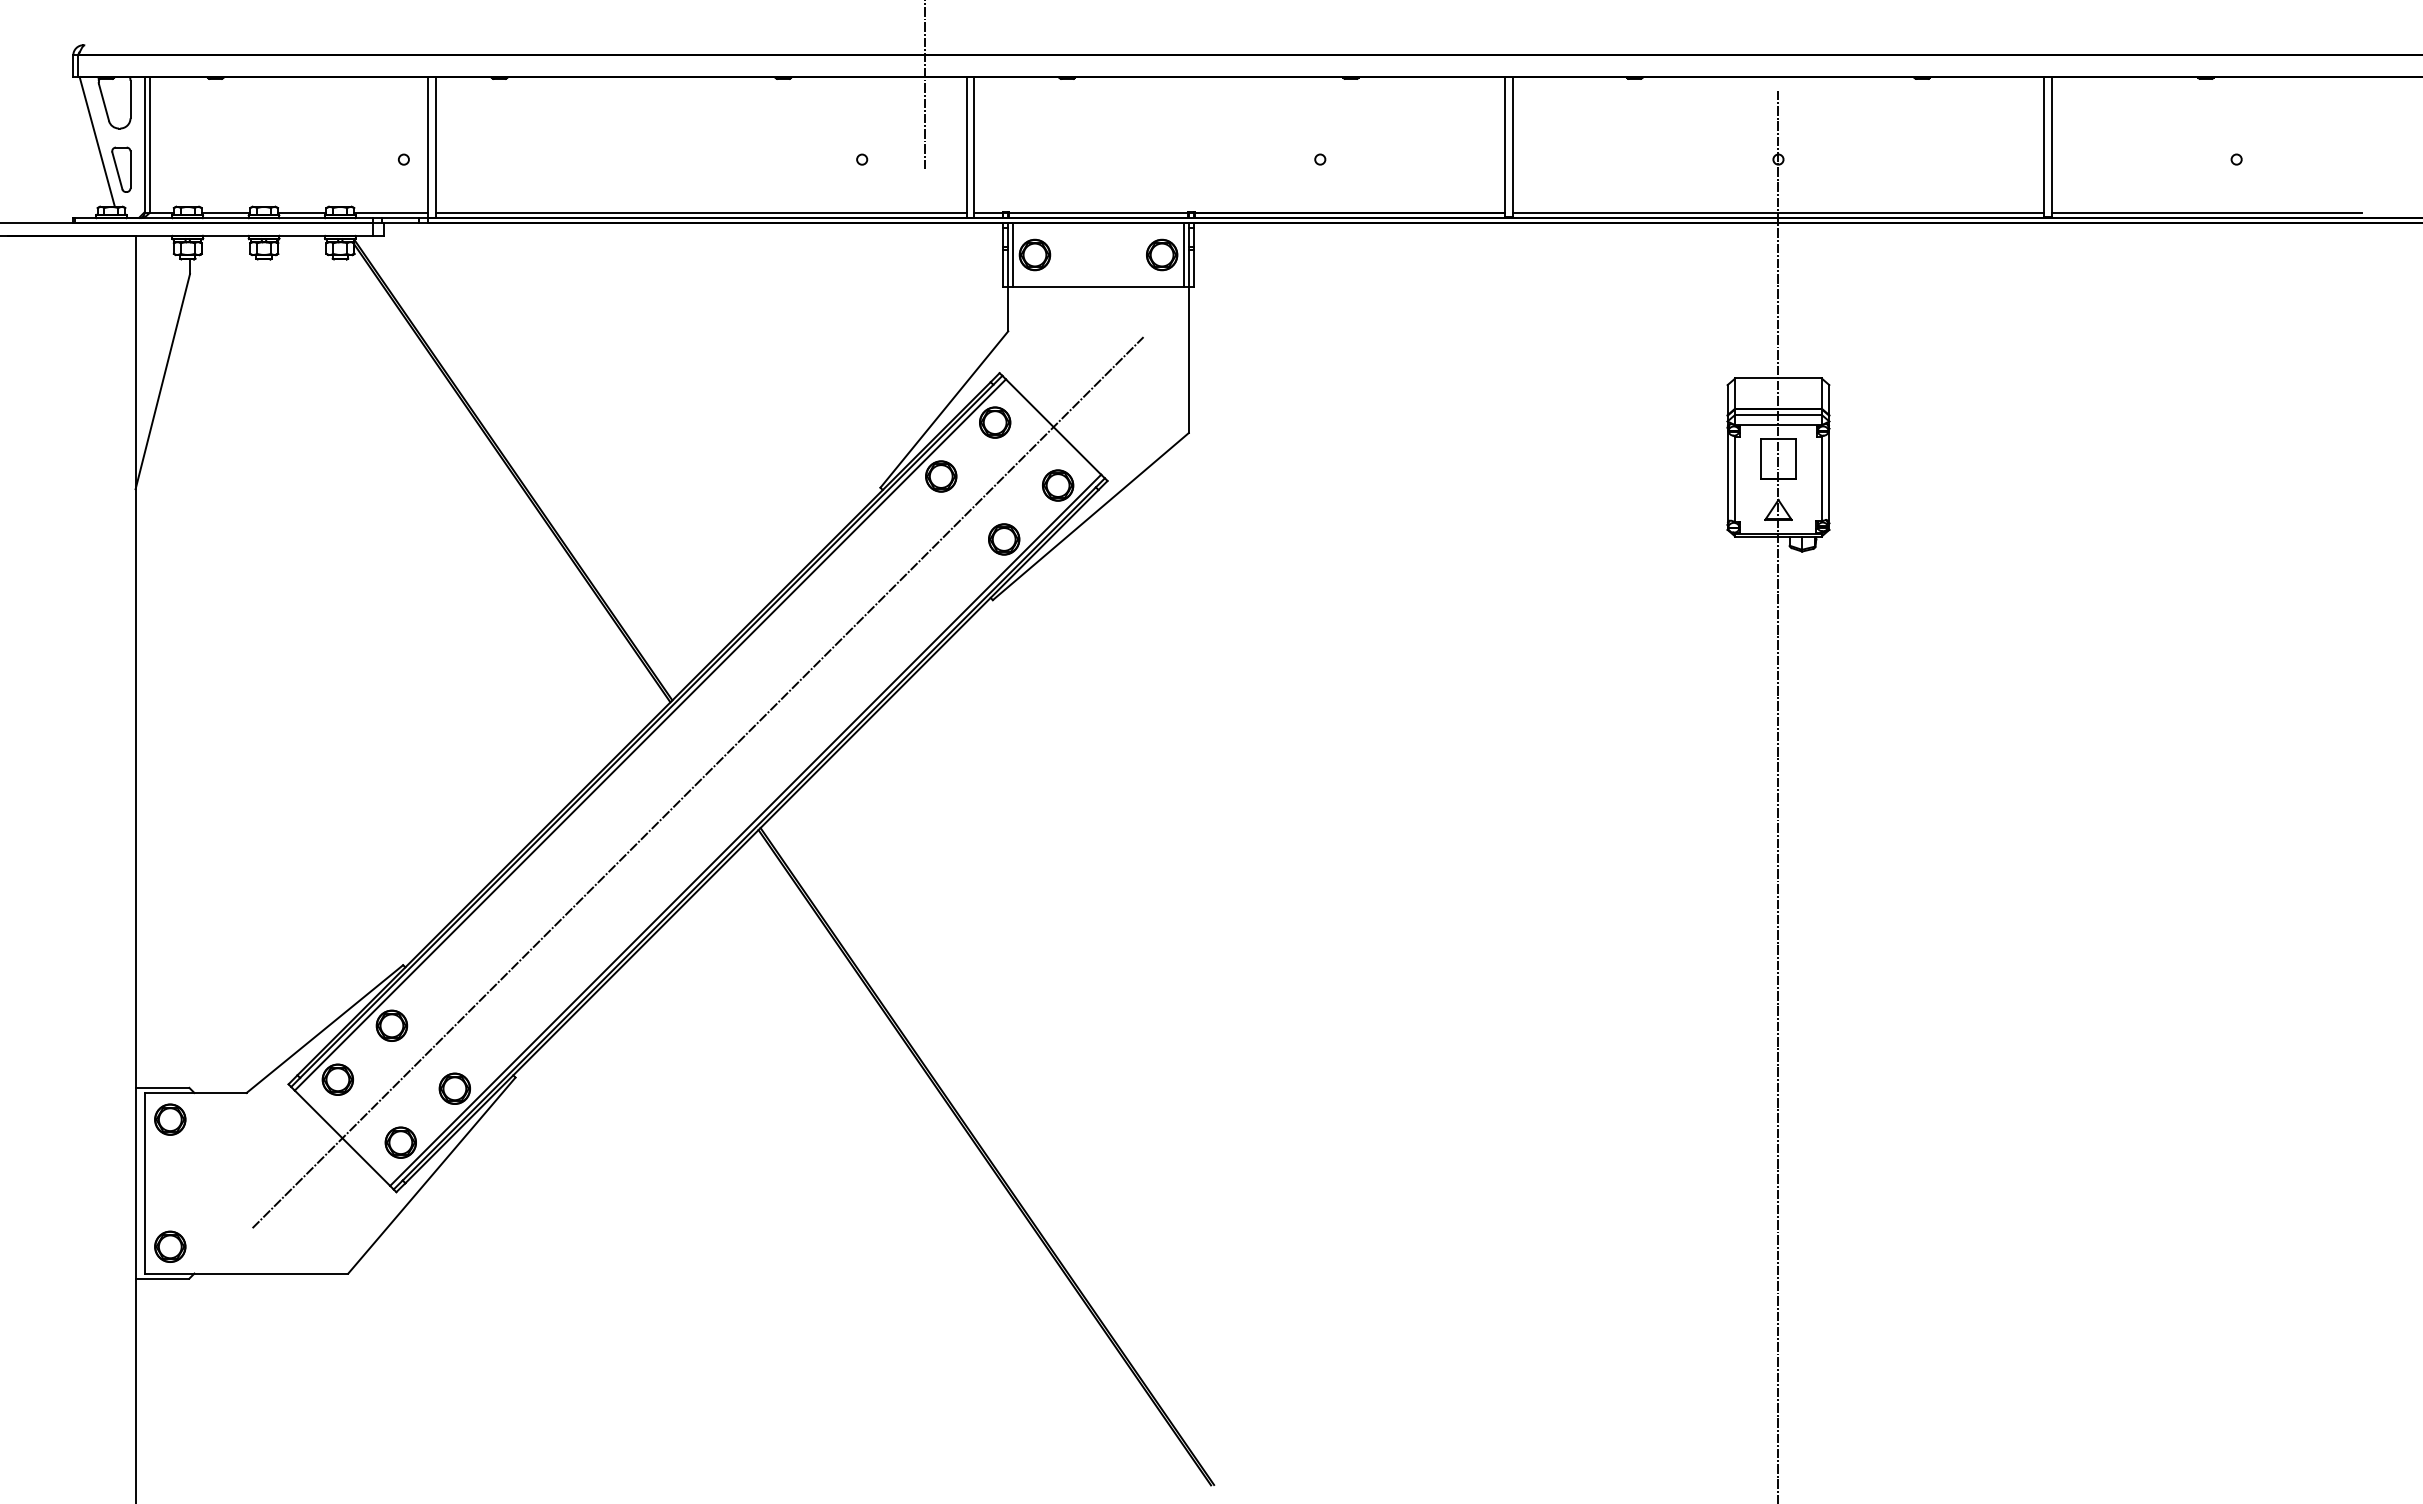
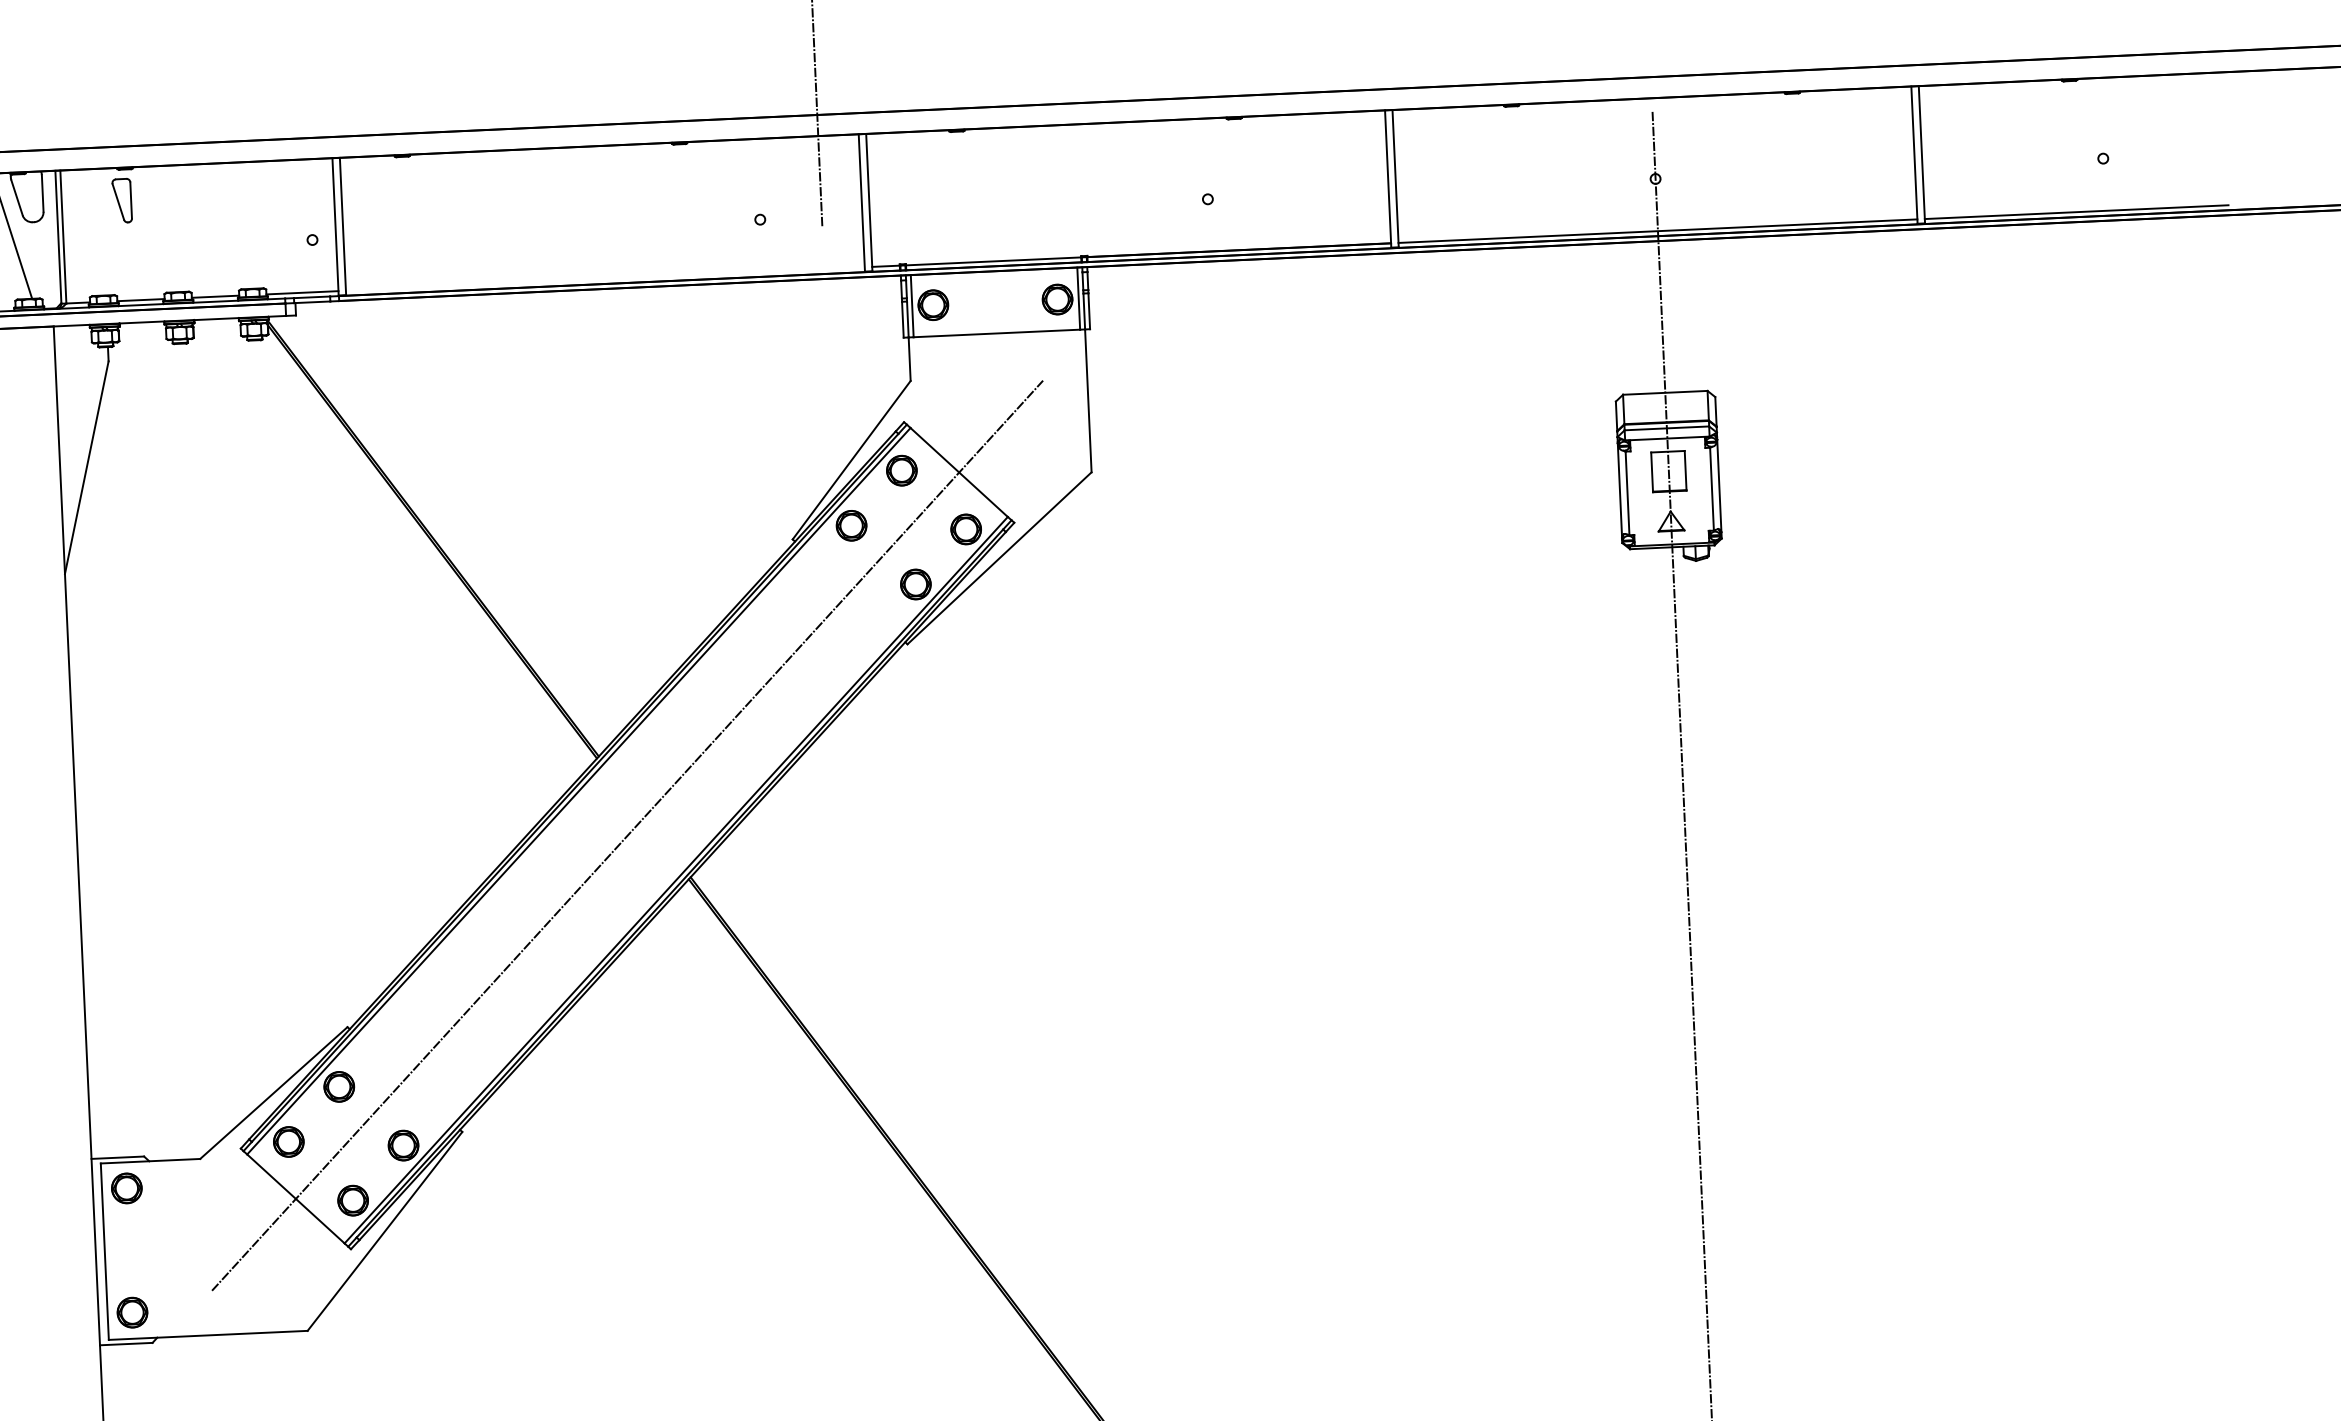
part: (121, 169) -> (122, 200), moved
line: (700, 213) -> (604, 279), removed

